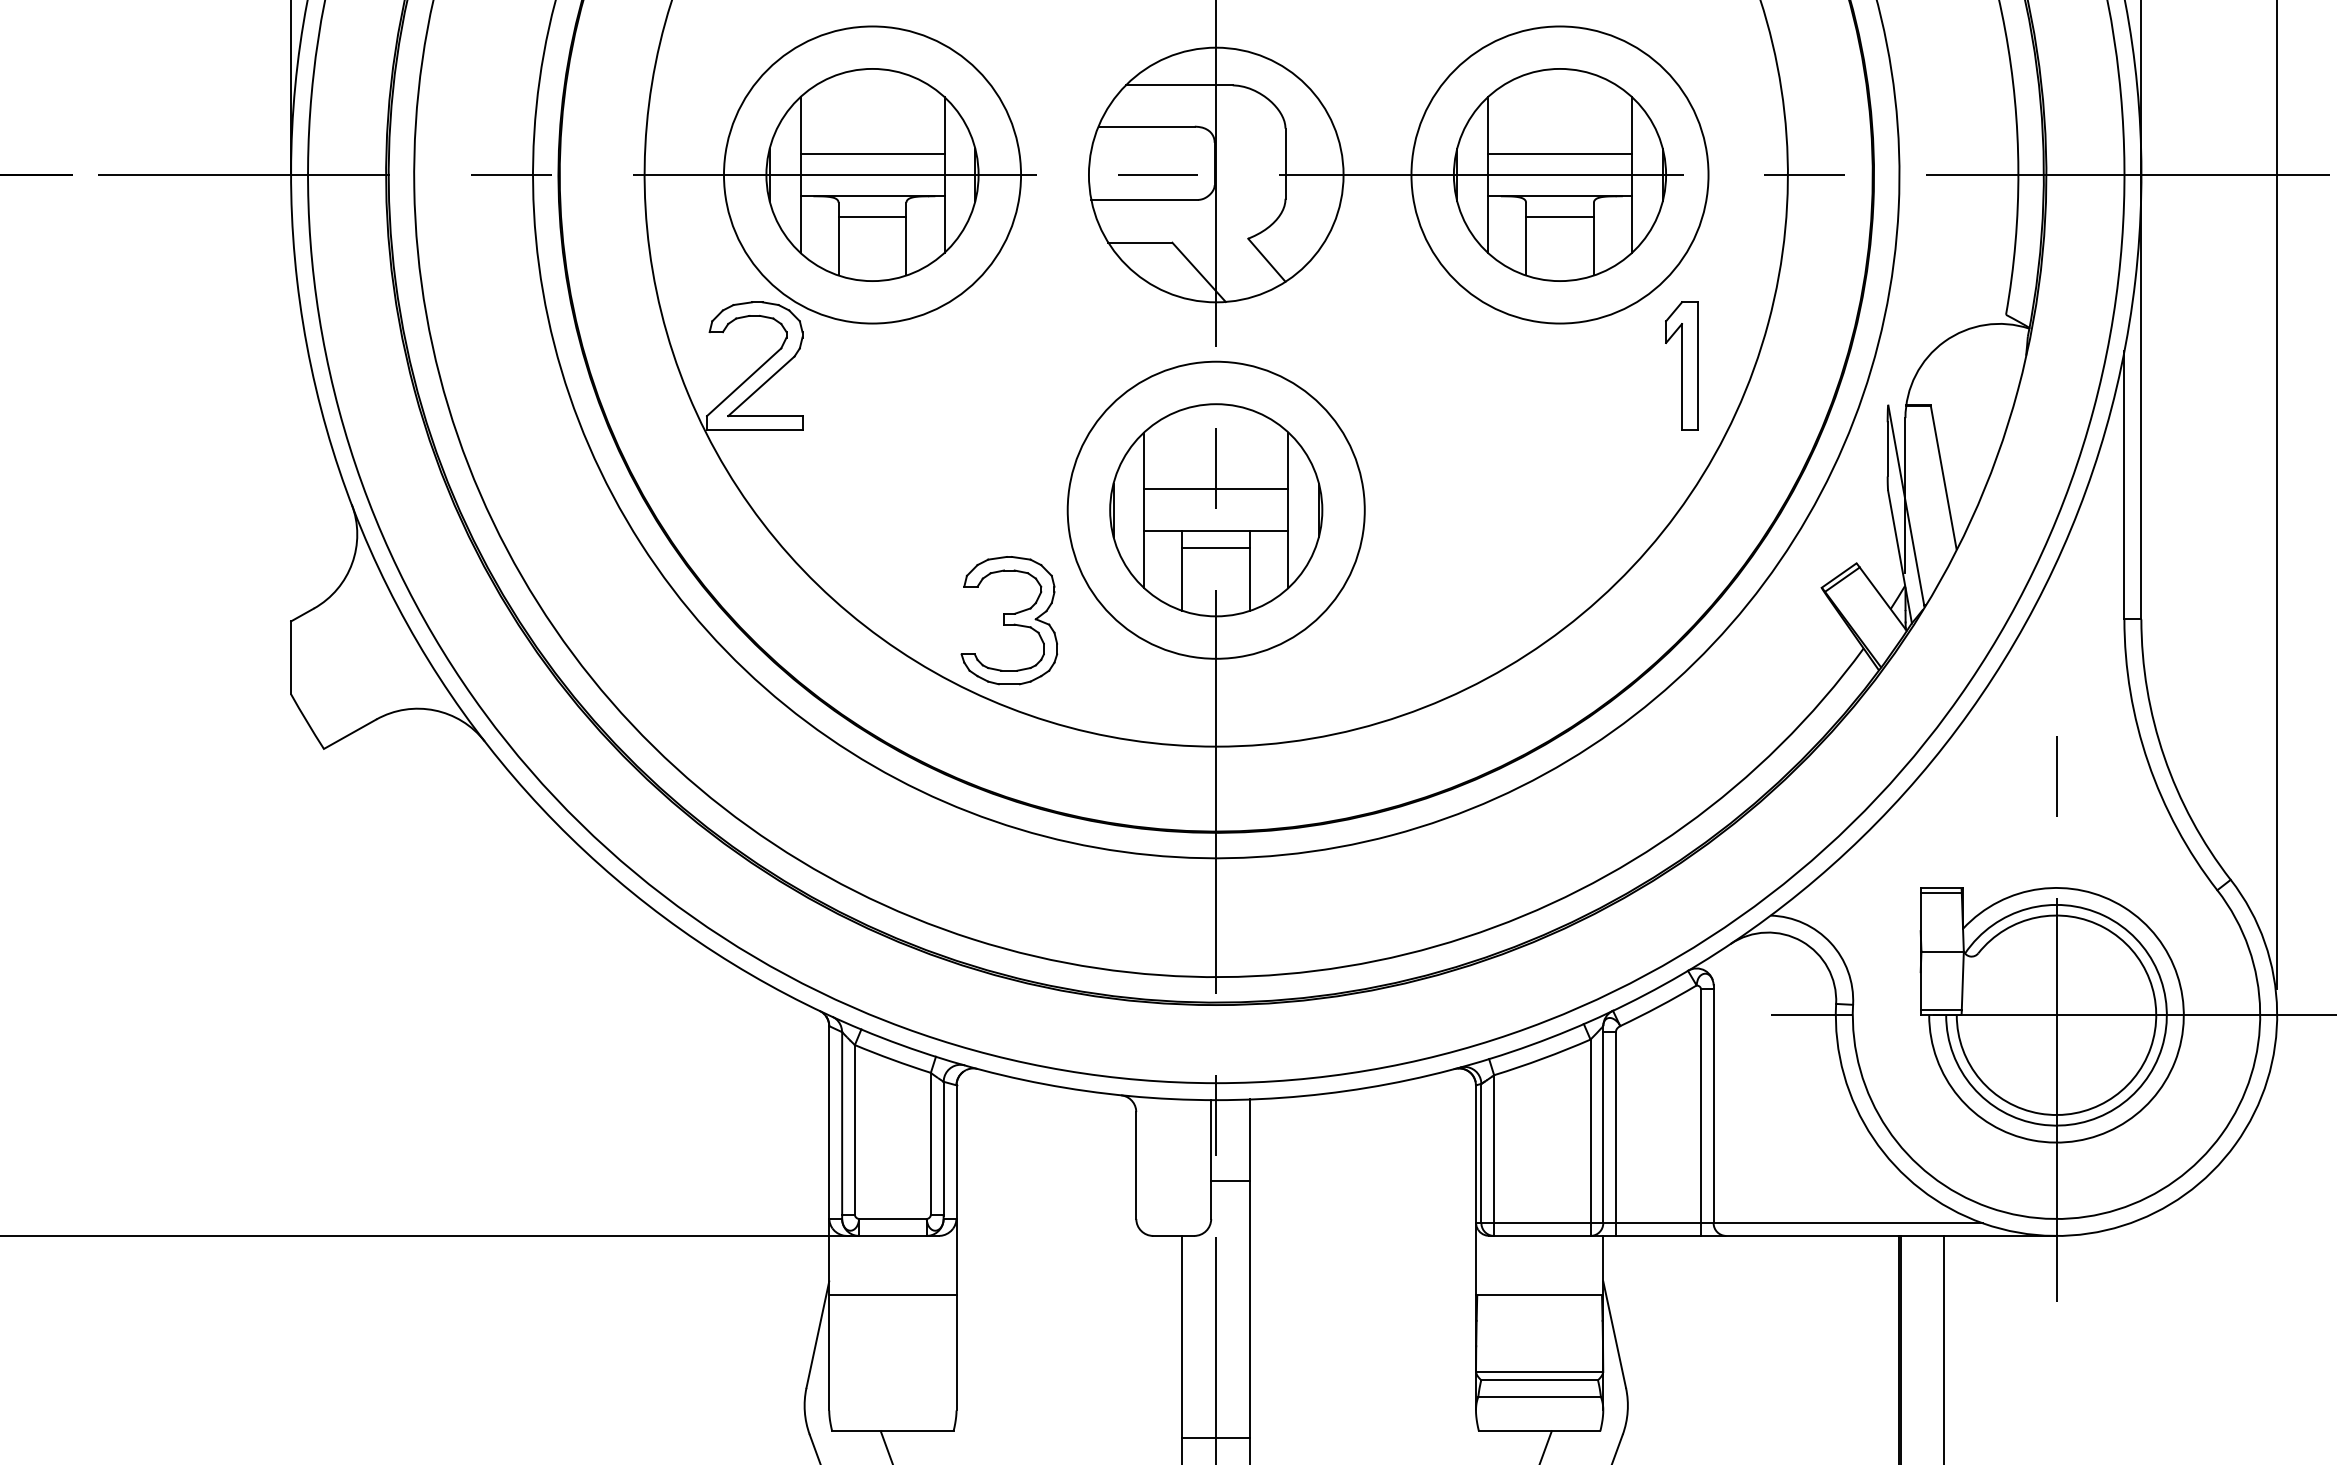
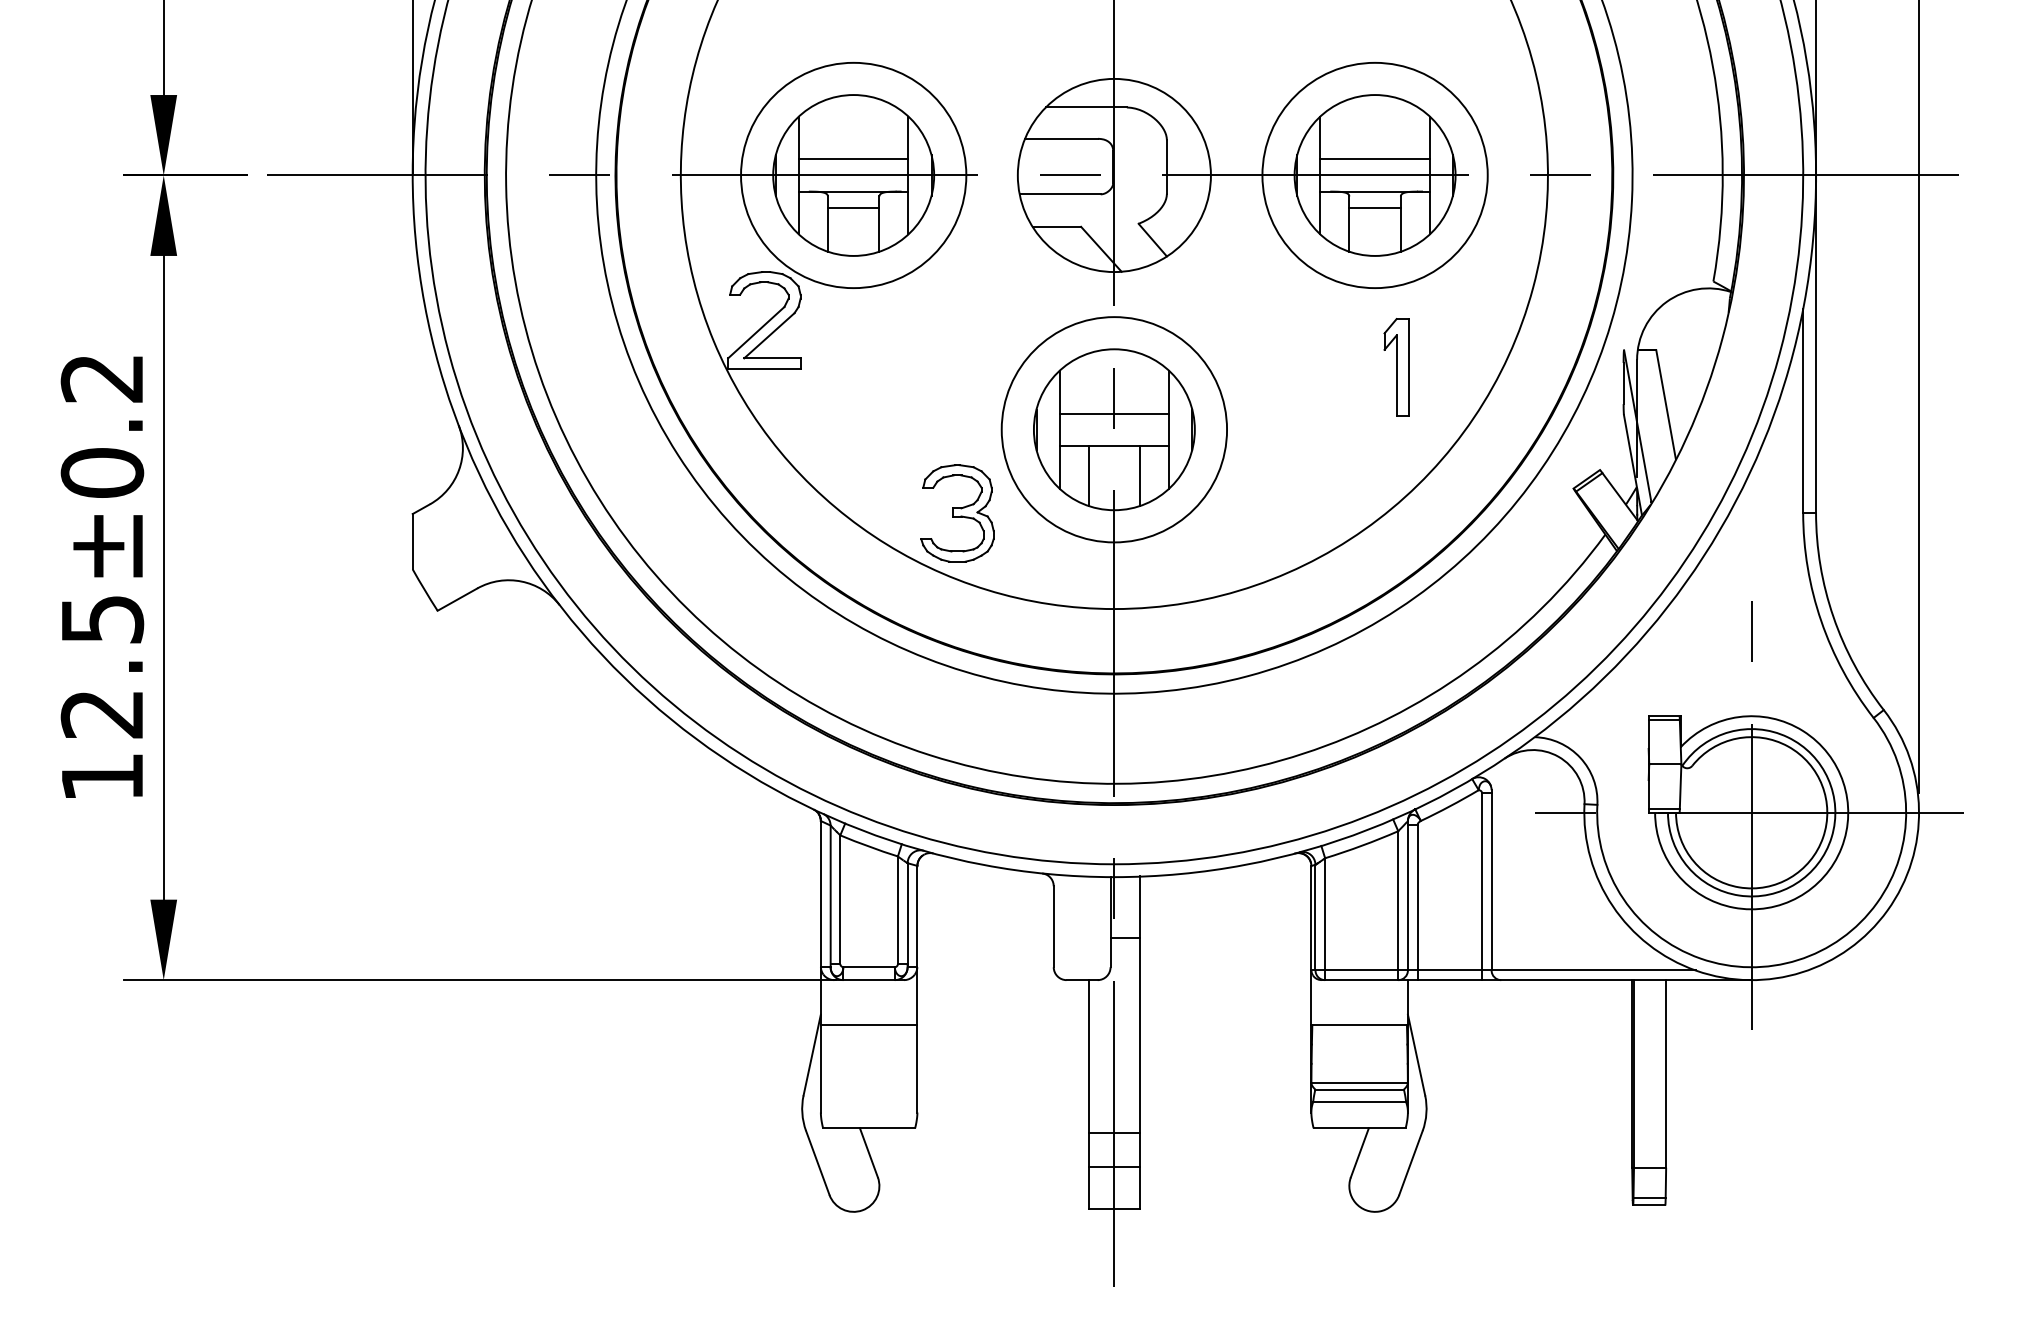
part: (1681, 366) -> (1396, 367), moved
line: (1216, 548) -> (1114, 458), removed

